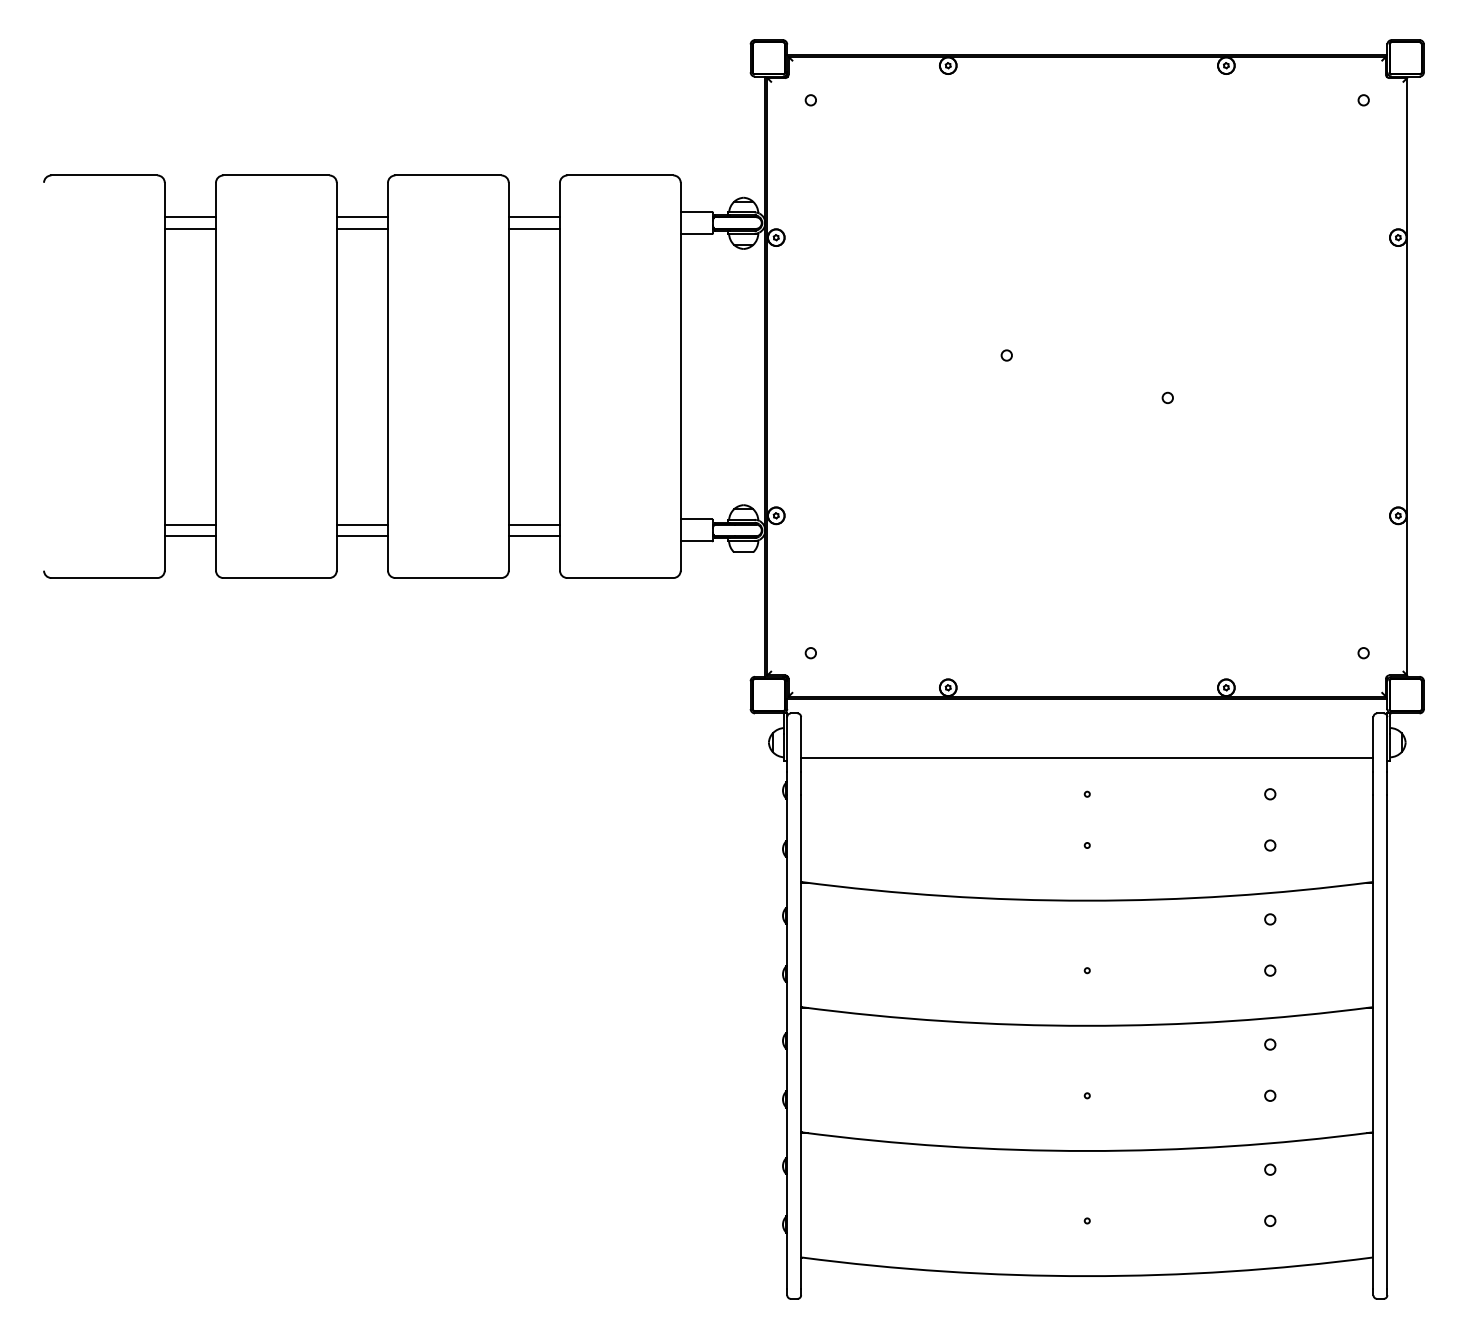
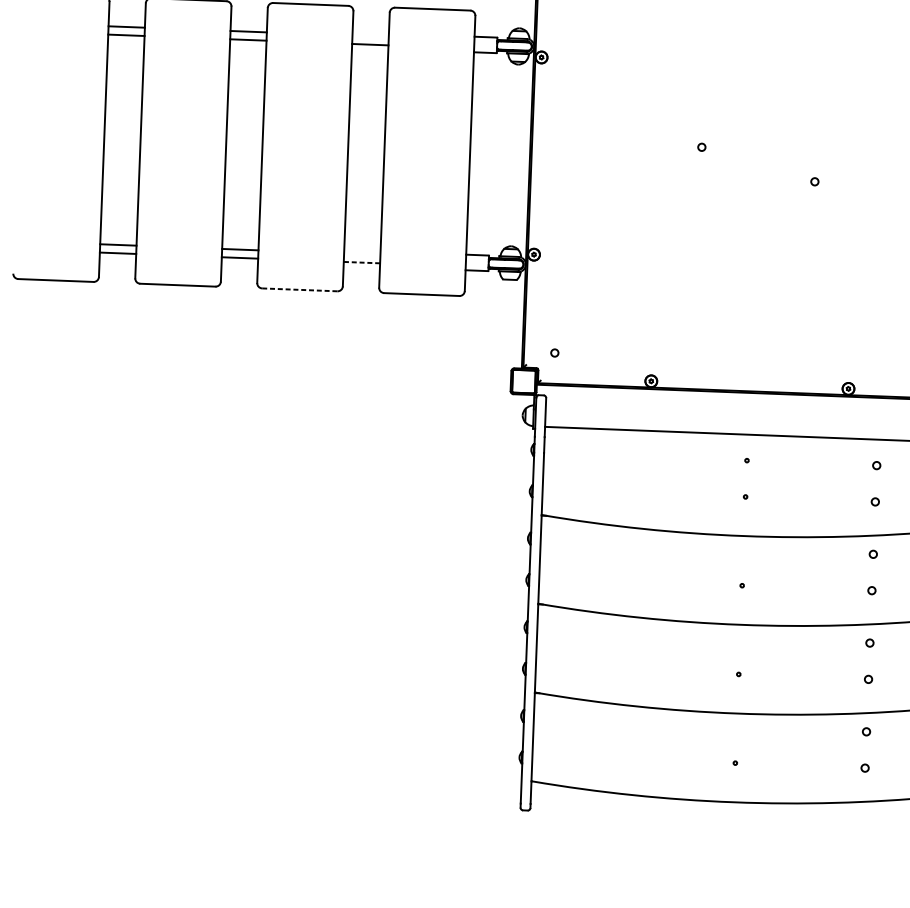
line: (534, 217) -> (370, 36), removed
line: (534, 524) -> (362, 254), removed
line: (534, 536) -> (362, 262), solid -> dashed
line: (448, 578) -> (299, 290), solid -> dashed

